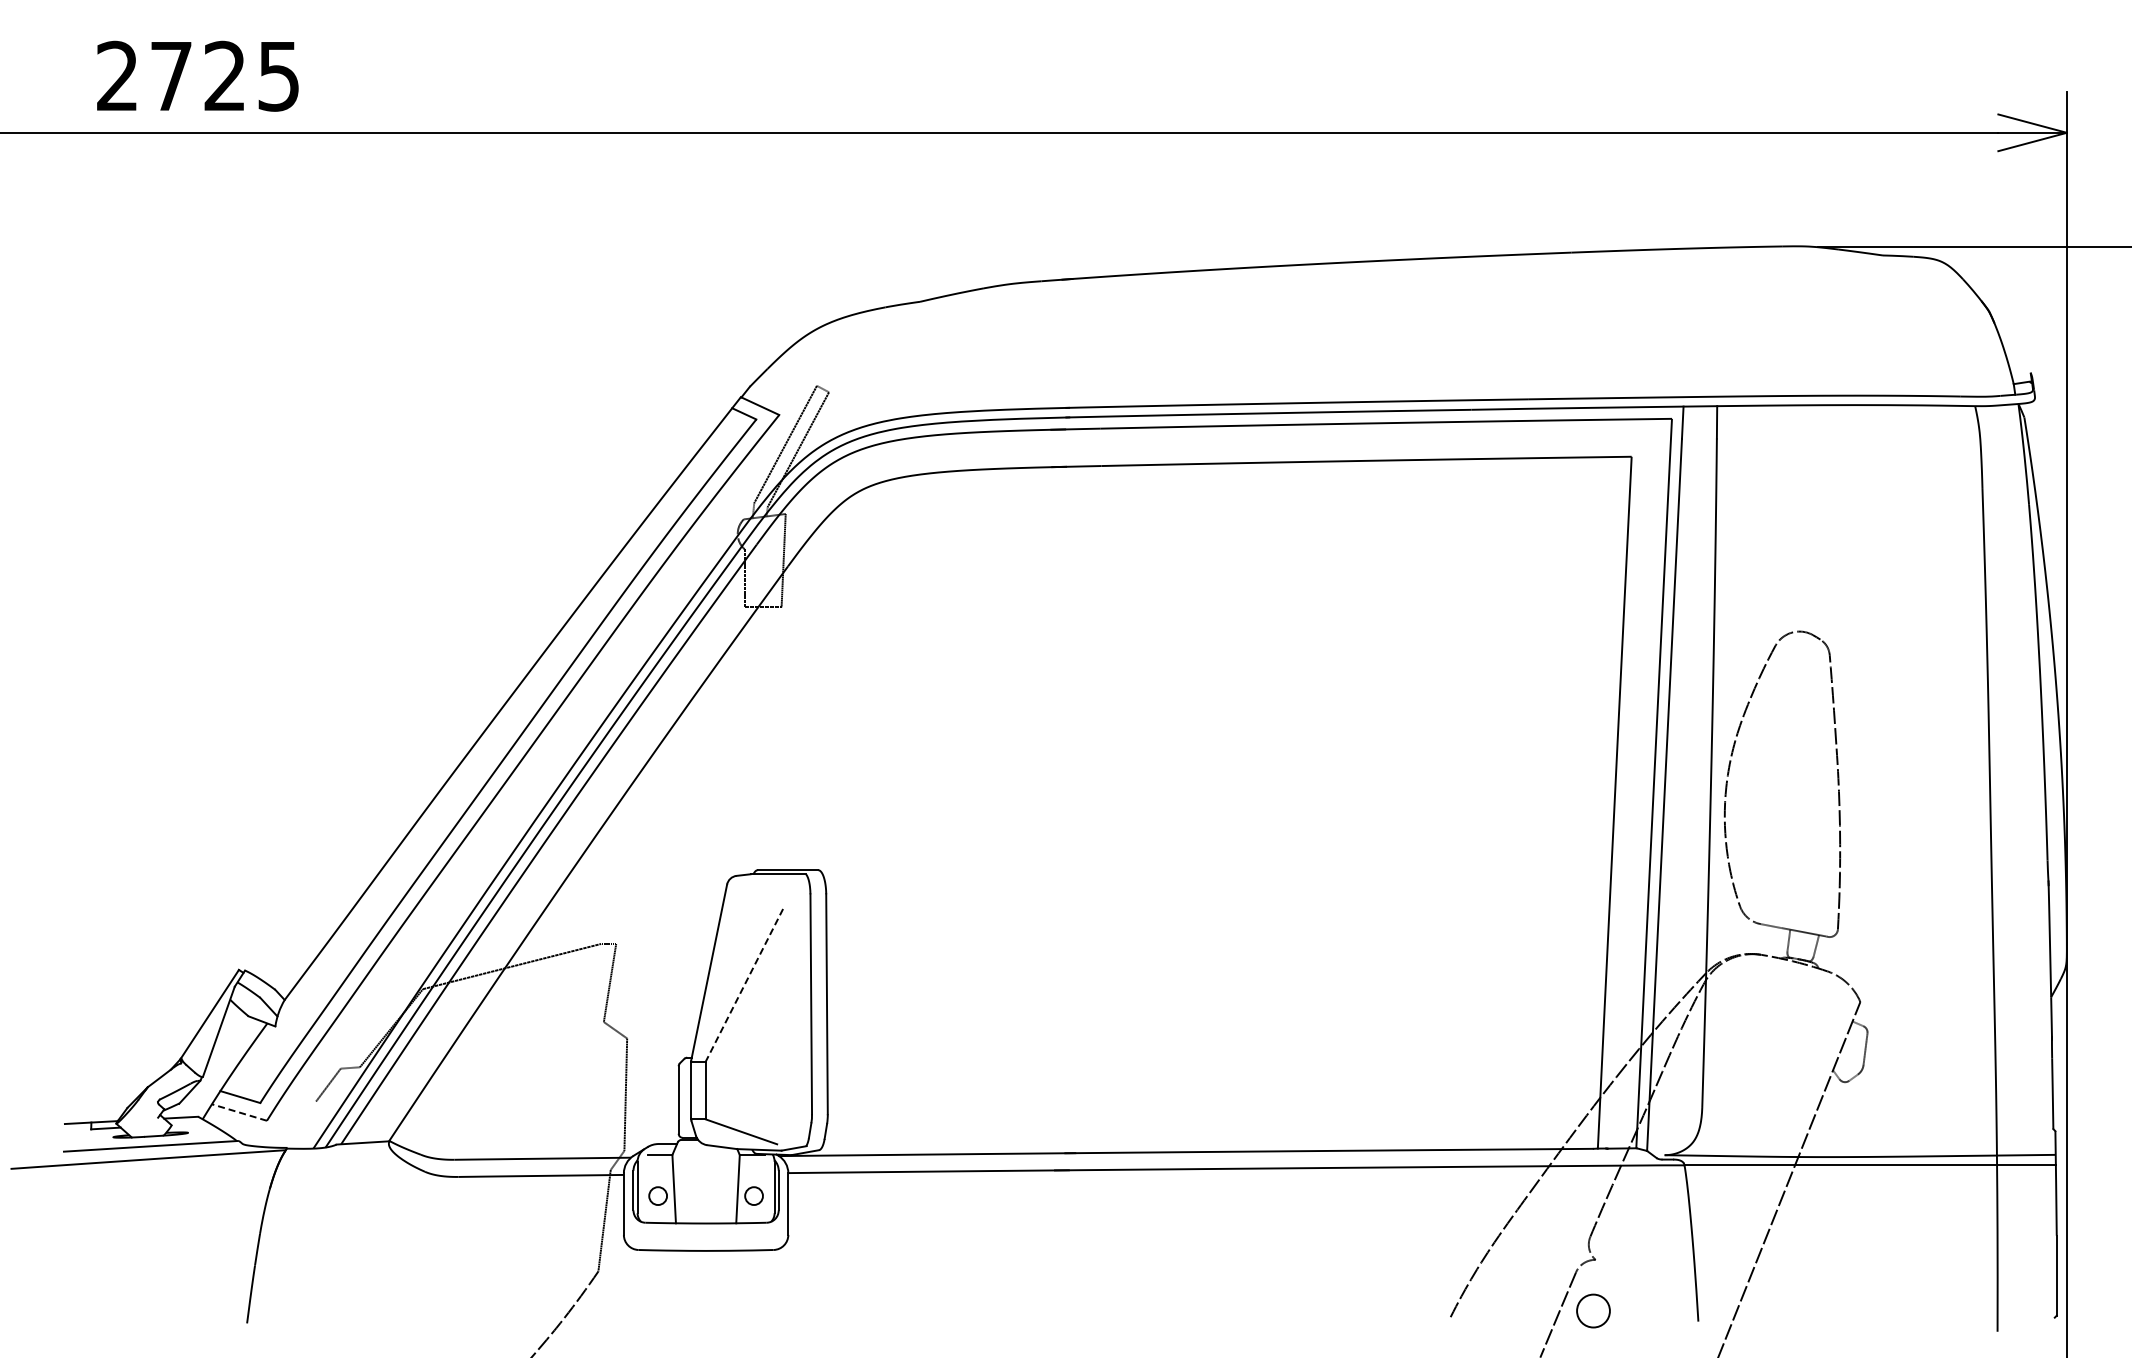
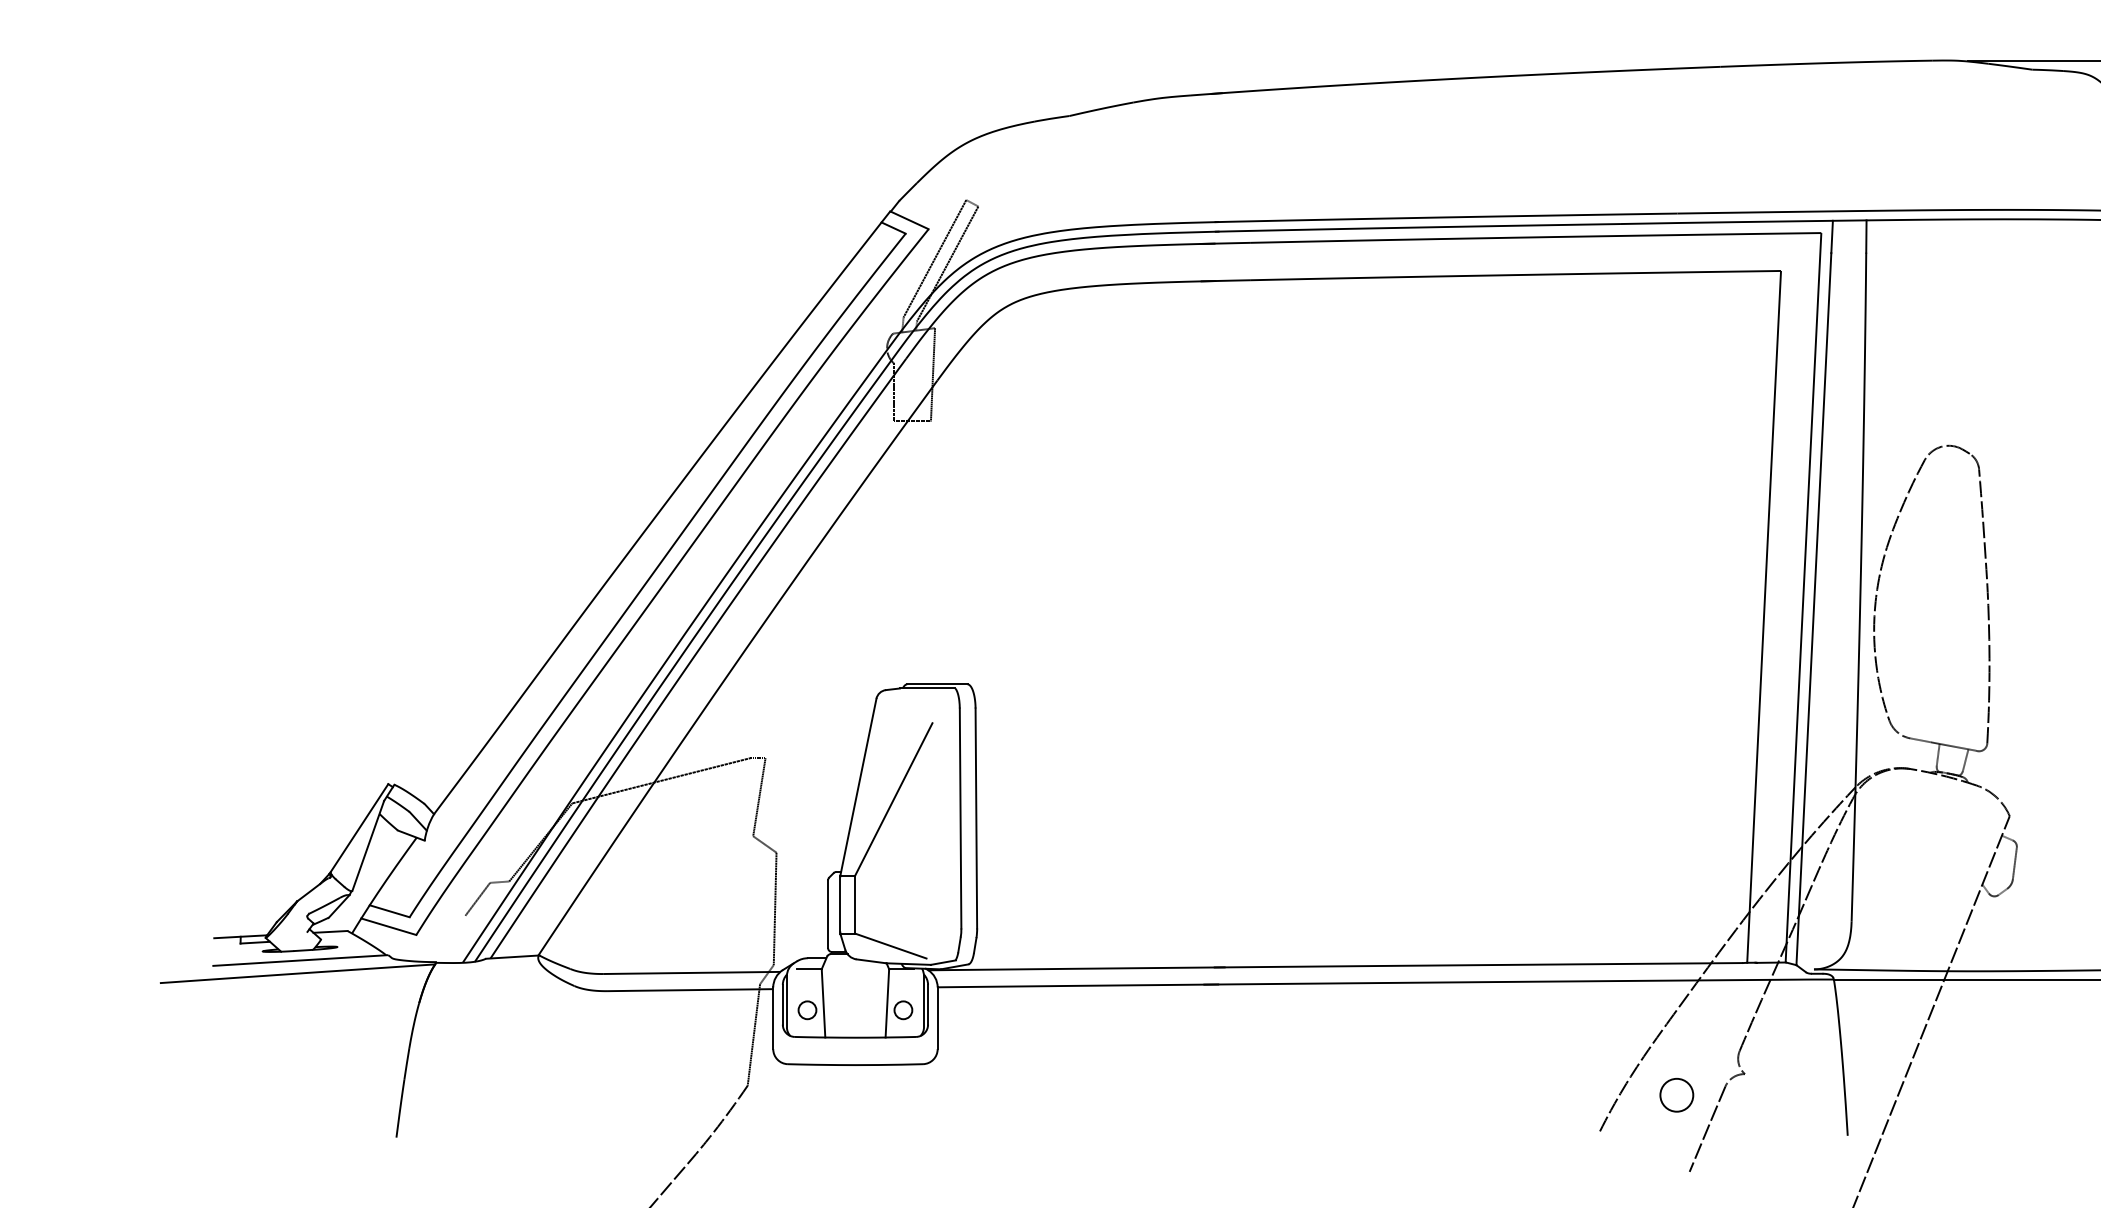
line: (744, 985) -> (893, 799), dashed -> solid
line: (239, 1112) -> (388, 926), dashed -> solid
circle: (1593, 1310) -> (1676, 1094), moved

